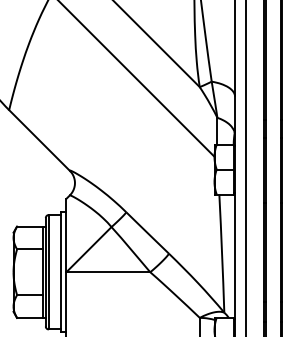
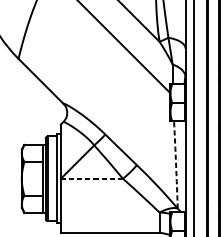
arc: (222, 253) -> (176, 164), solid -> dashed
line: (108, 272) -> (92, 178), solid -> dashed

